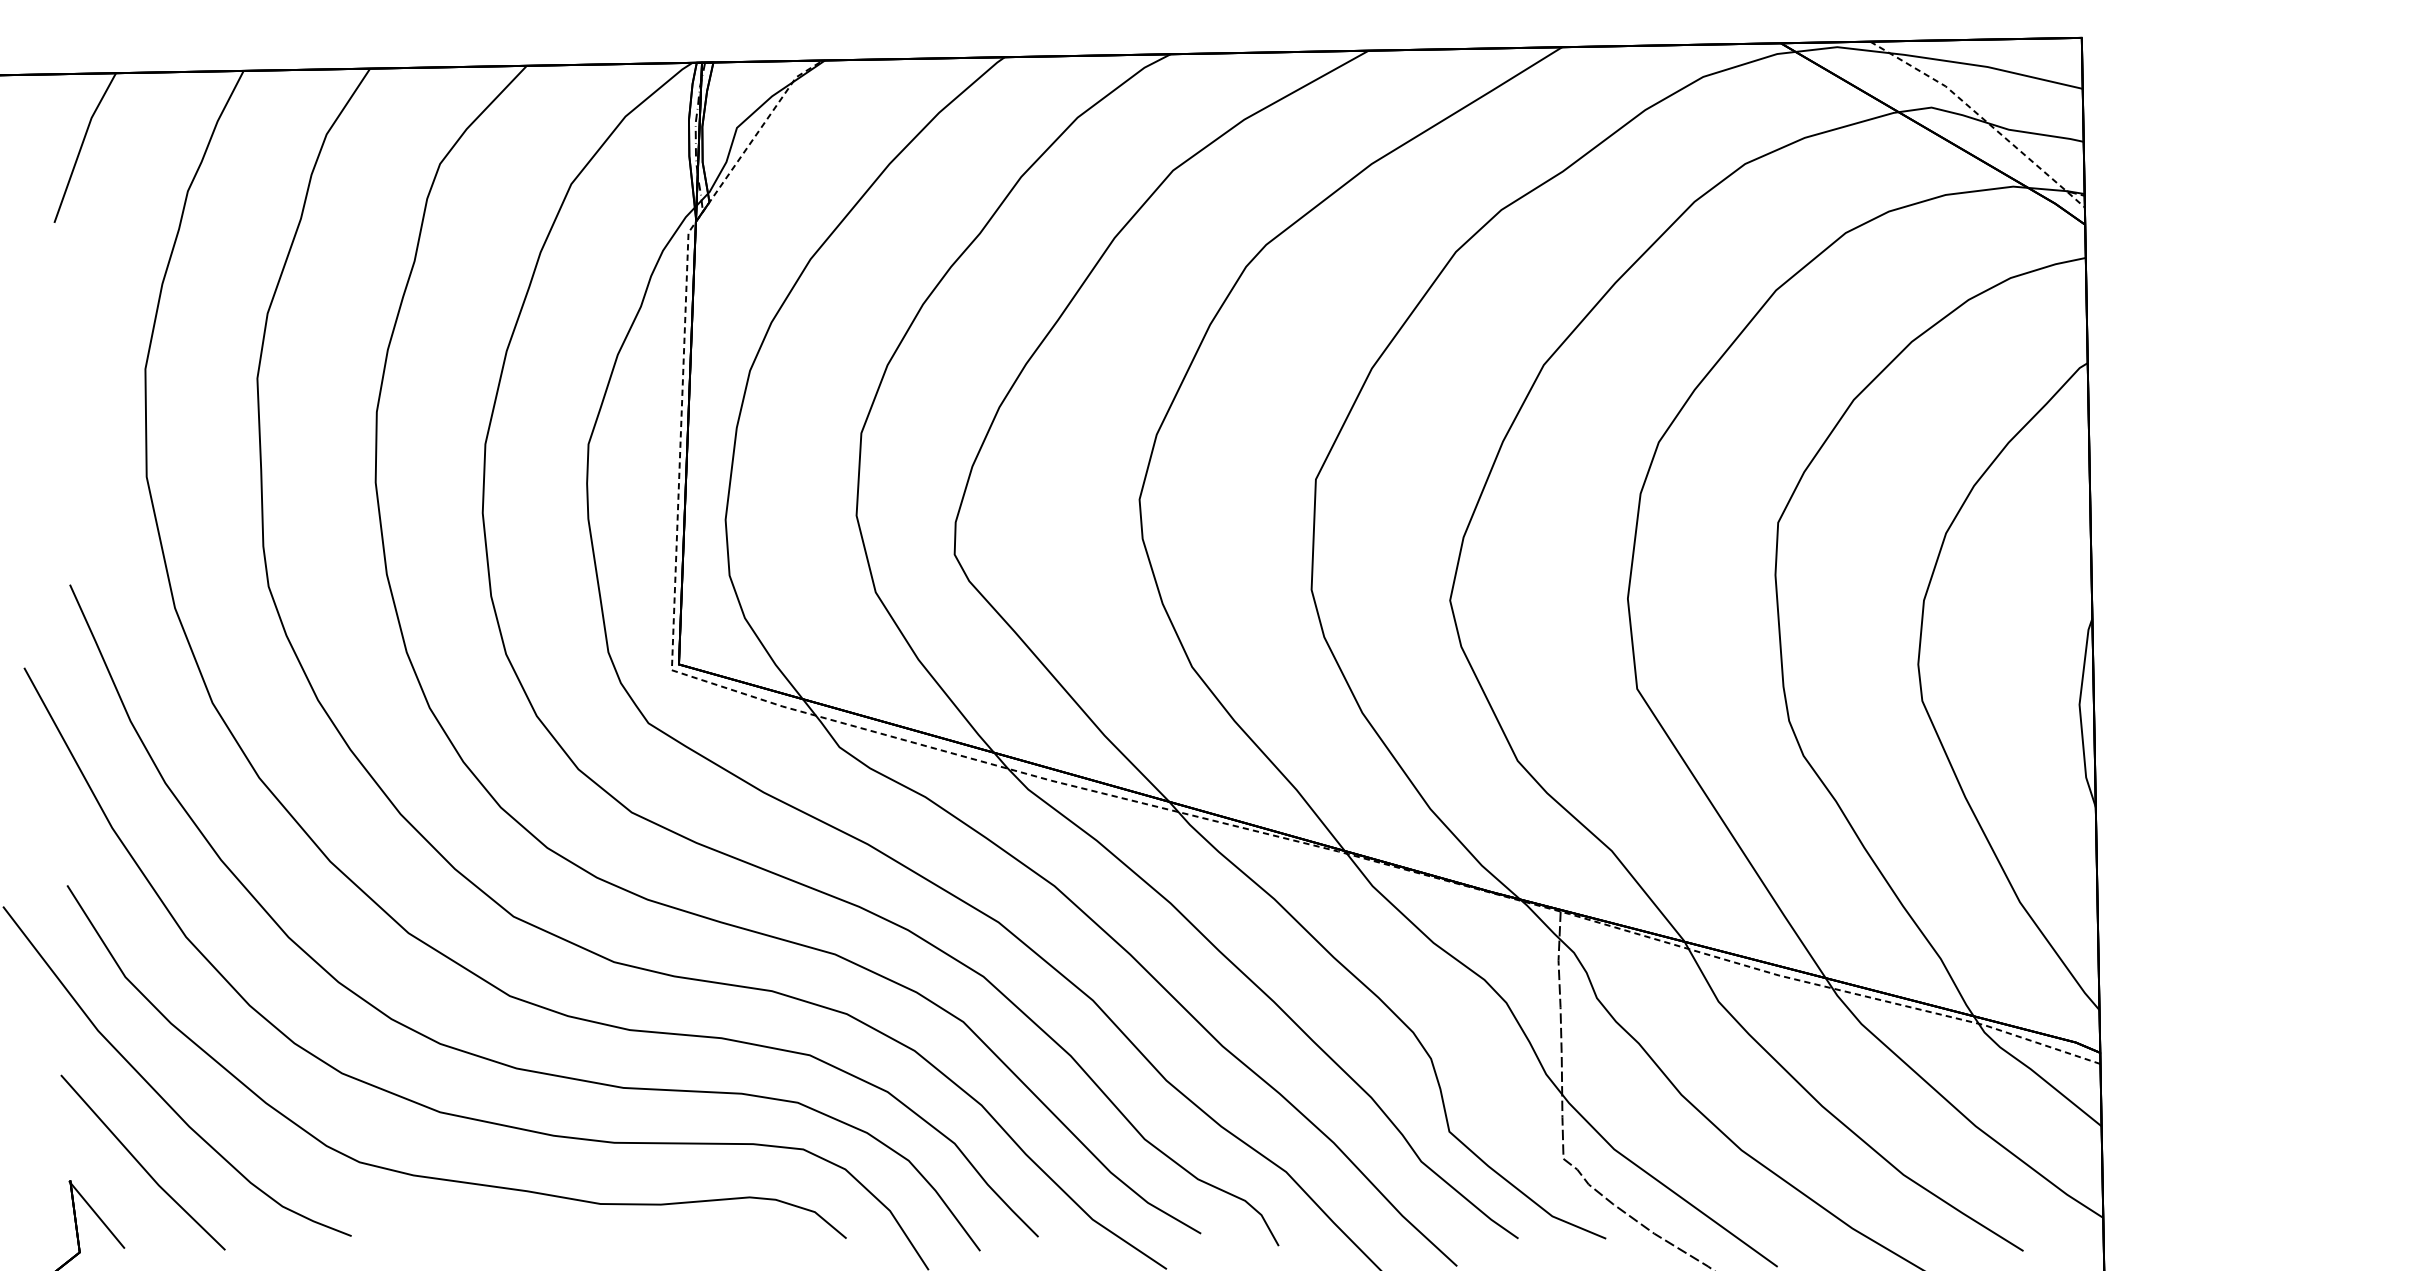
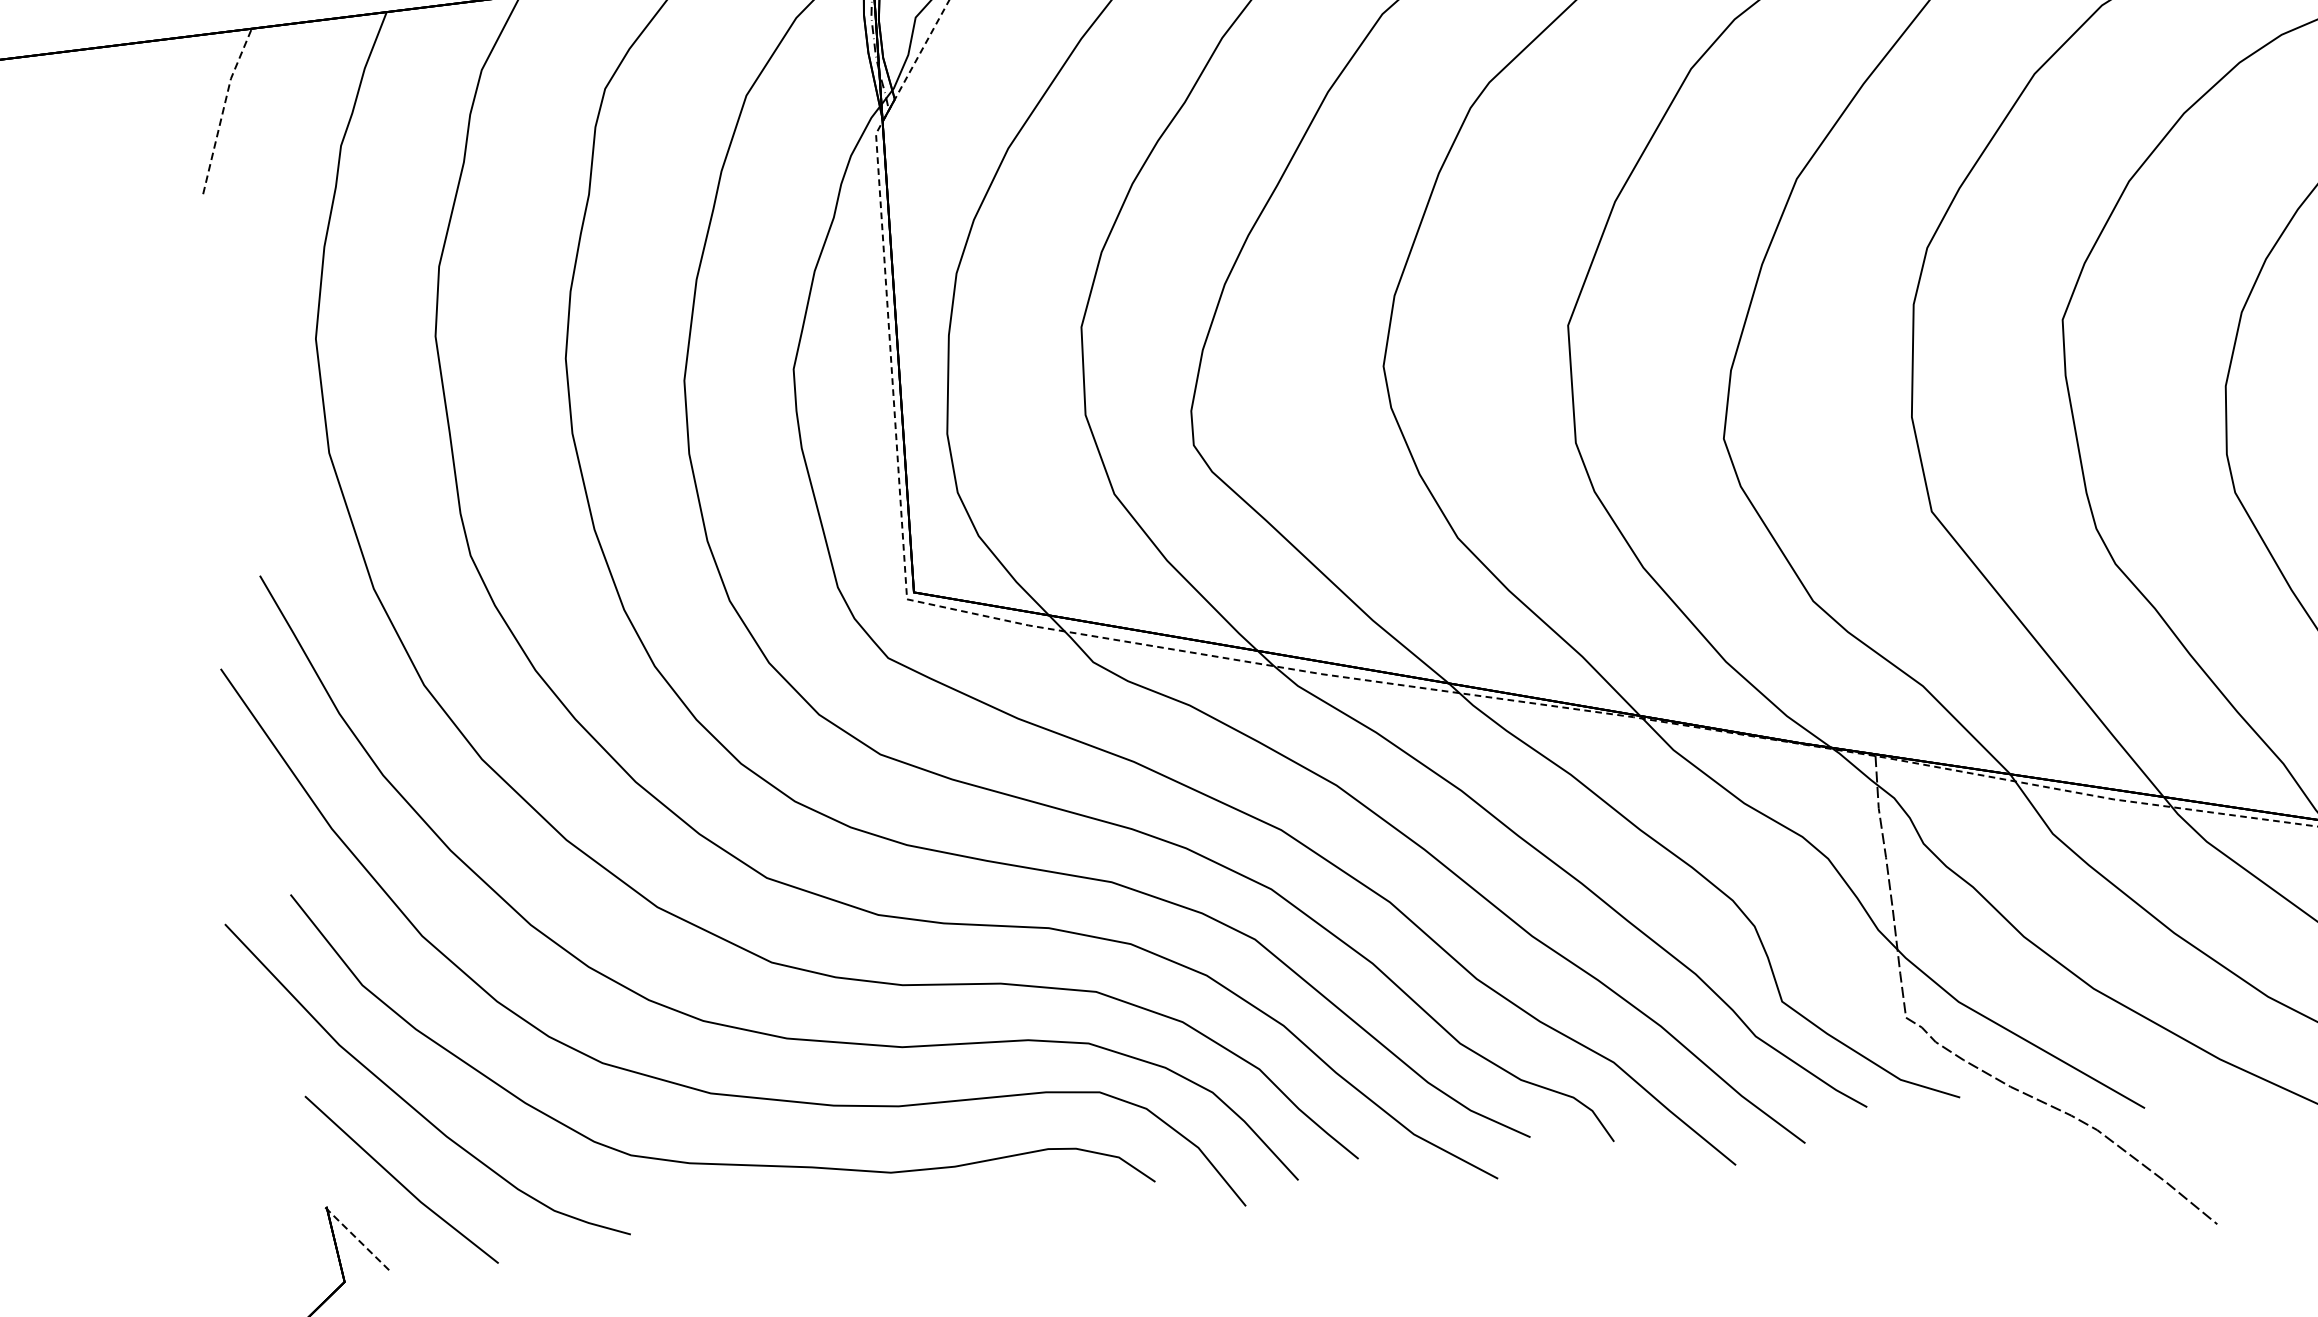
line: (81, 146) -> (223, 110), solid -> dashed
line: (96, 1214) -> (358, 1239), solid -> dashed

